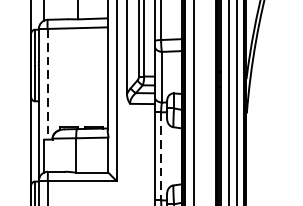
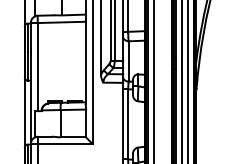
line: (47, 84) -> (37, 67), dashed -> solid
line: (161, 156) -> (128, 124), dashed -> solid

